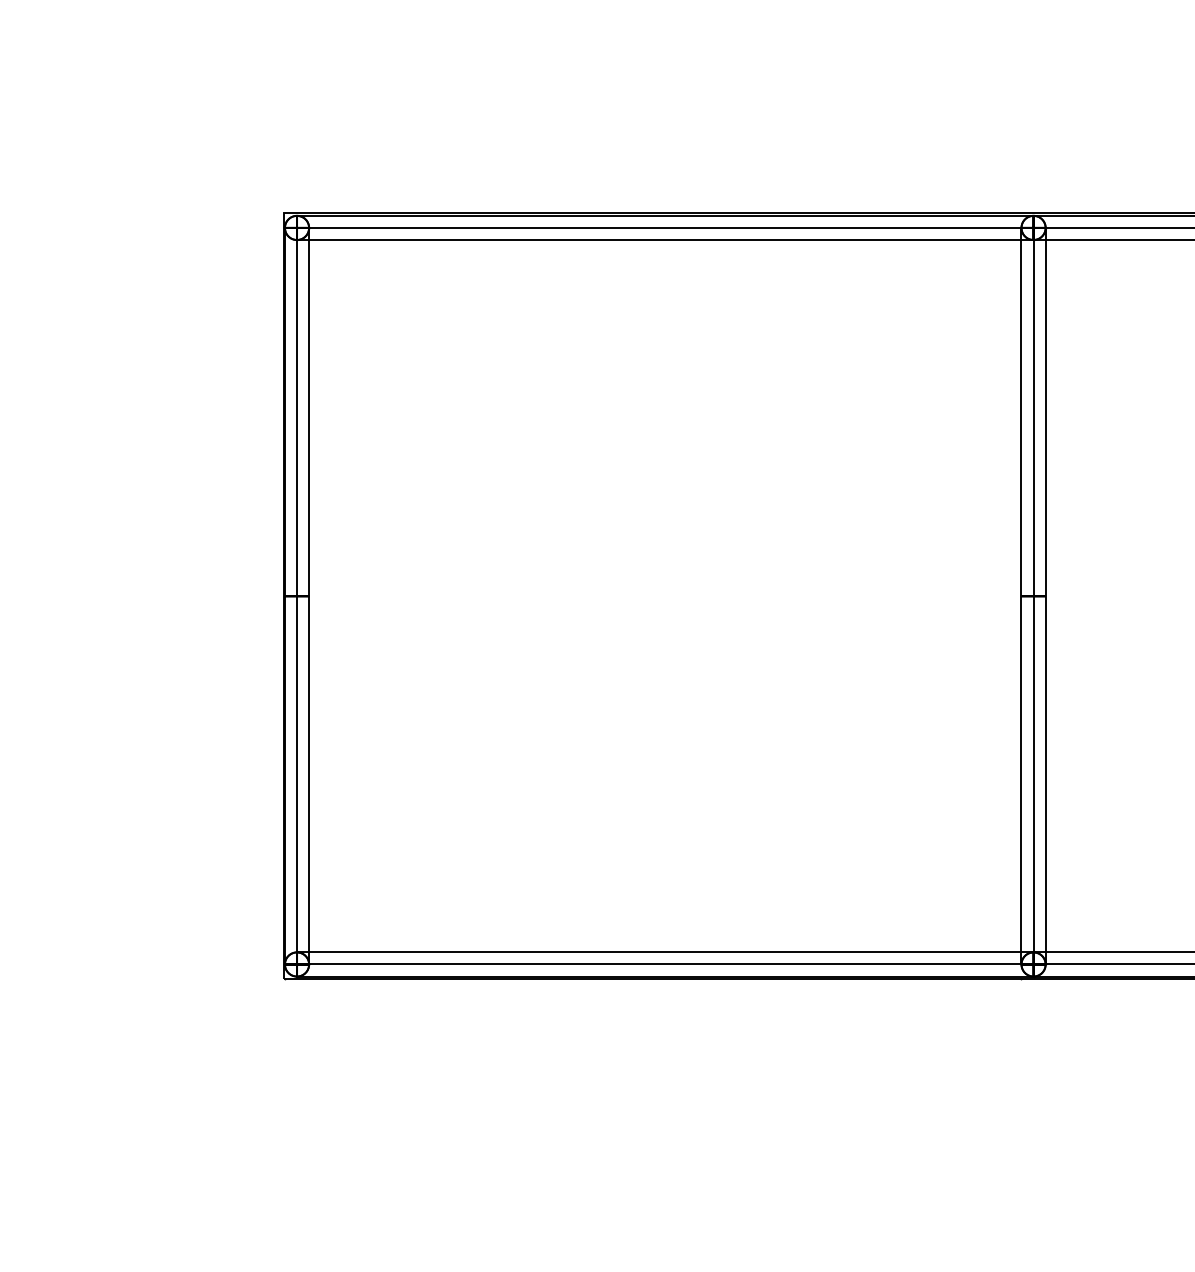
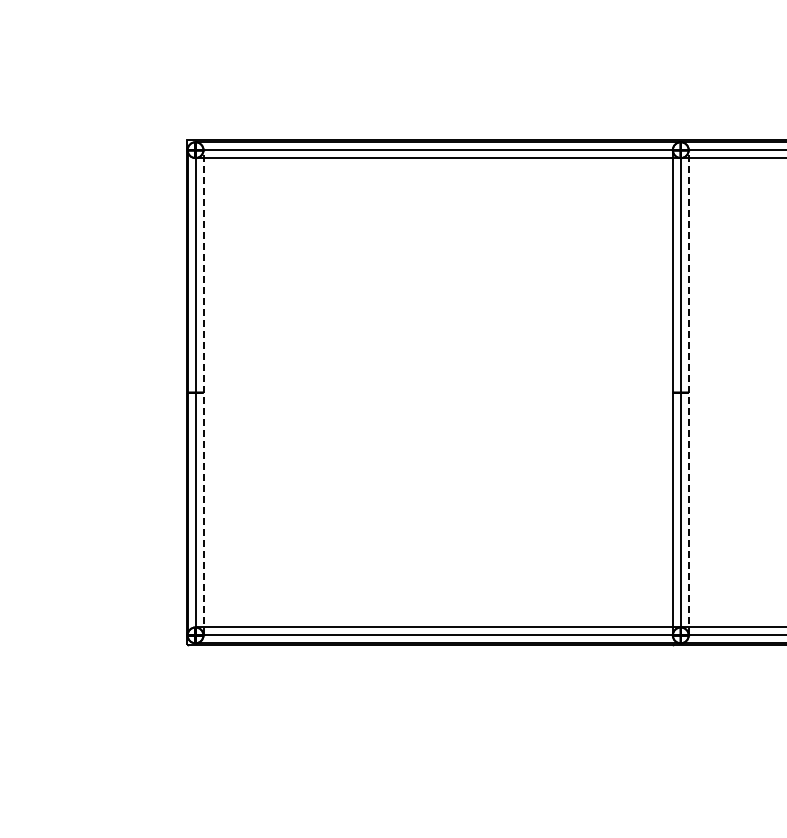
line: (309, 595) -> (203, 392), solid -> dashed
line: (1045, 595) -> (688, 392), solid -> dashed

